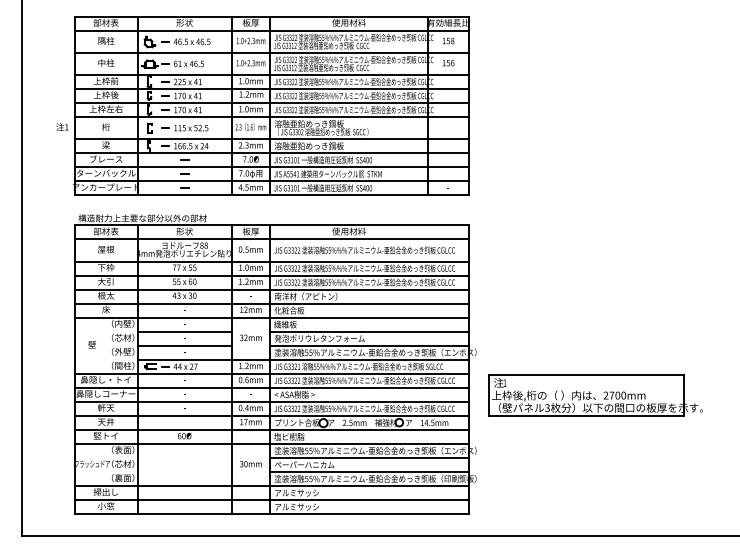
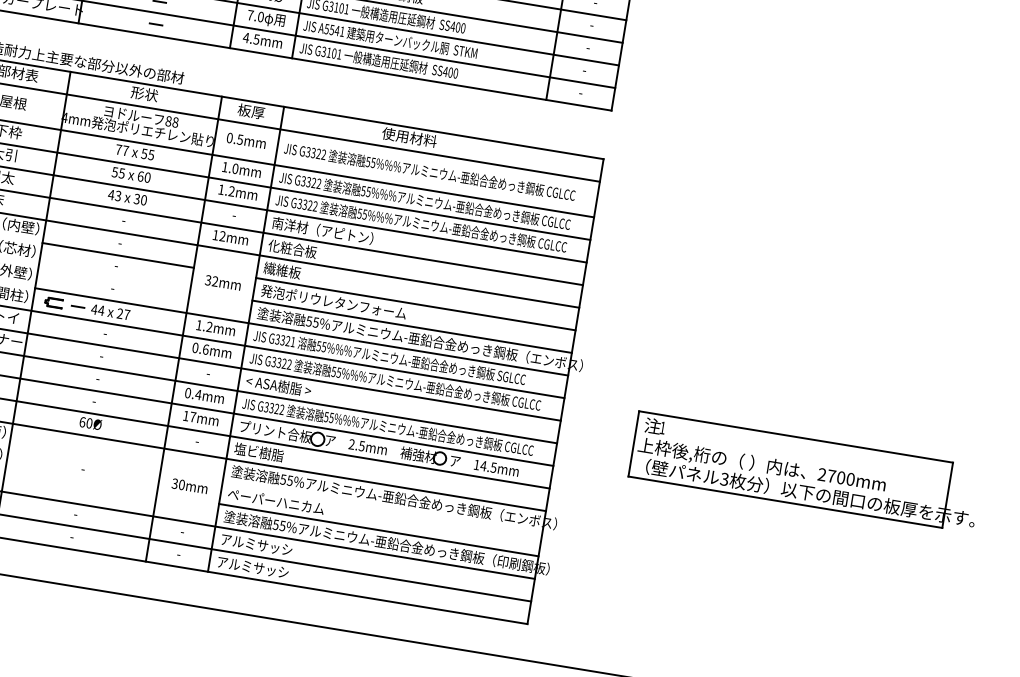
line: (184, 345) -> (114, 277), removed
part: (595, 395) -> (805, 471), moved
line: (369, 457) -> (382, 506), removed

